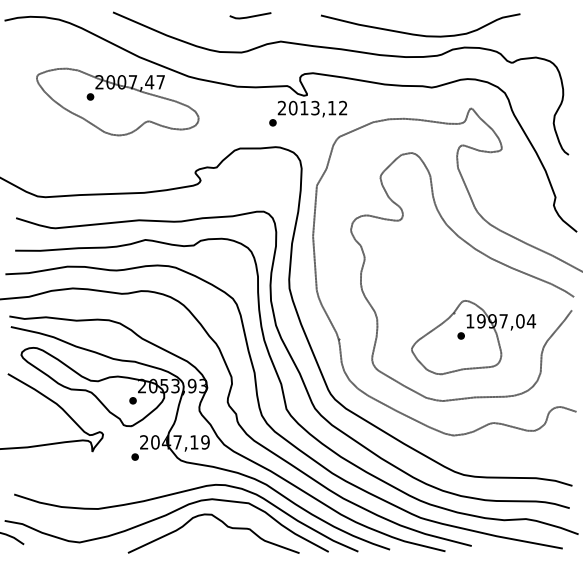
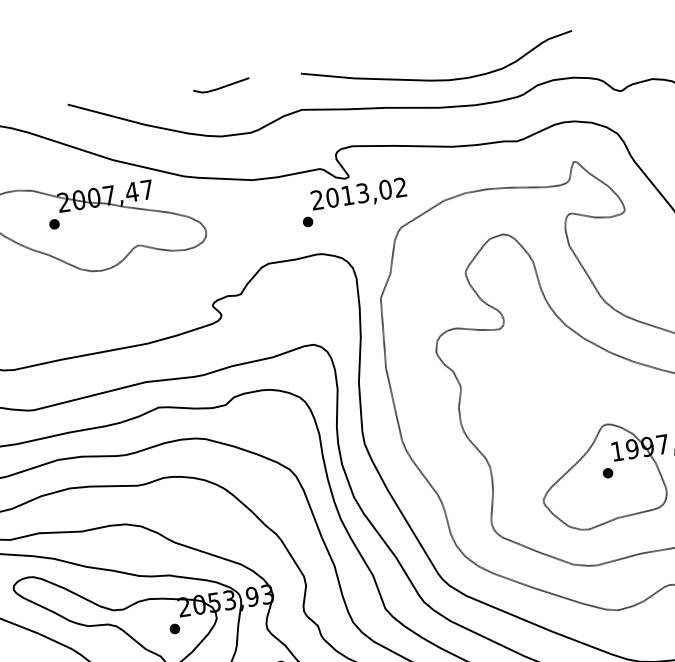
line: (251, 15) -> (222, 85), moved
curve: (420, 34) -> (440, 79), moved
text: (331, 107) -> (384, 189), 2013,12 -> 2013,02

